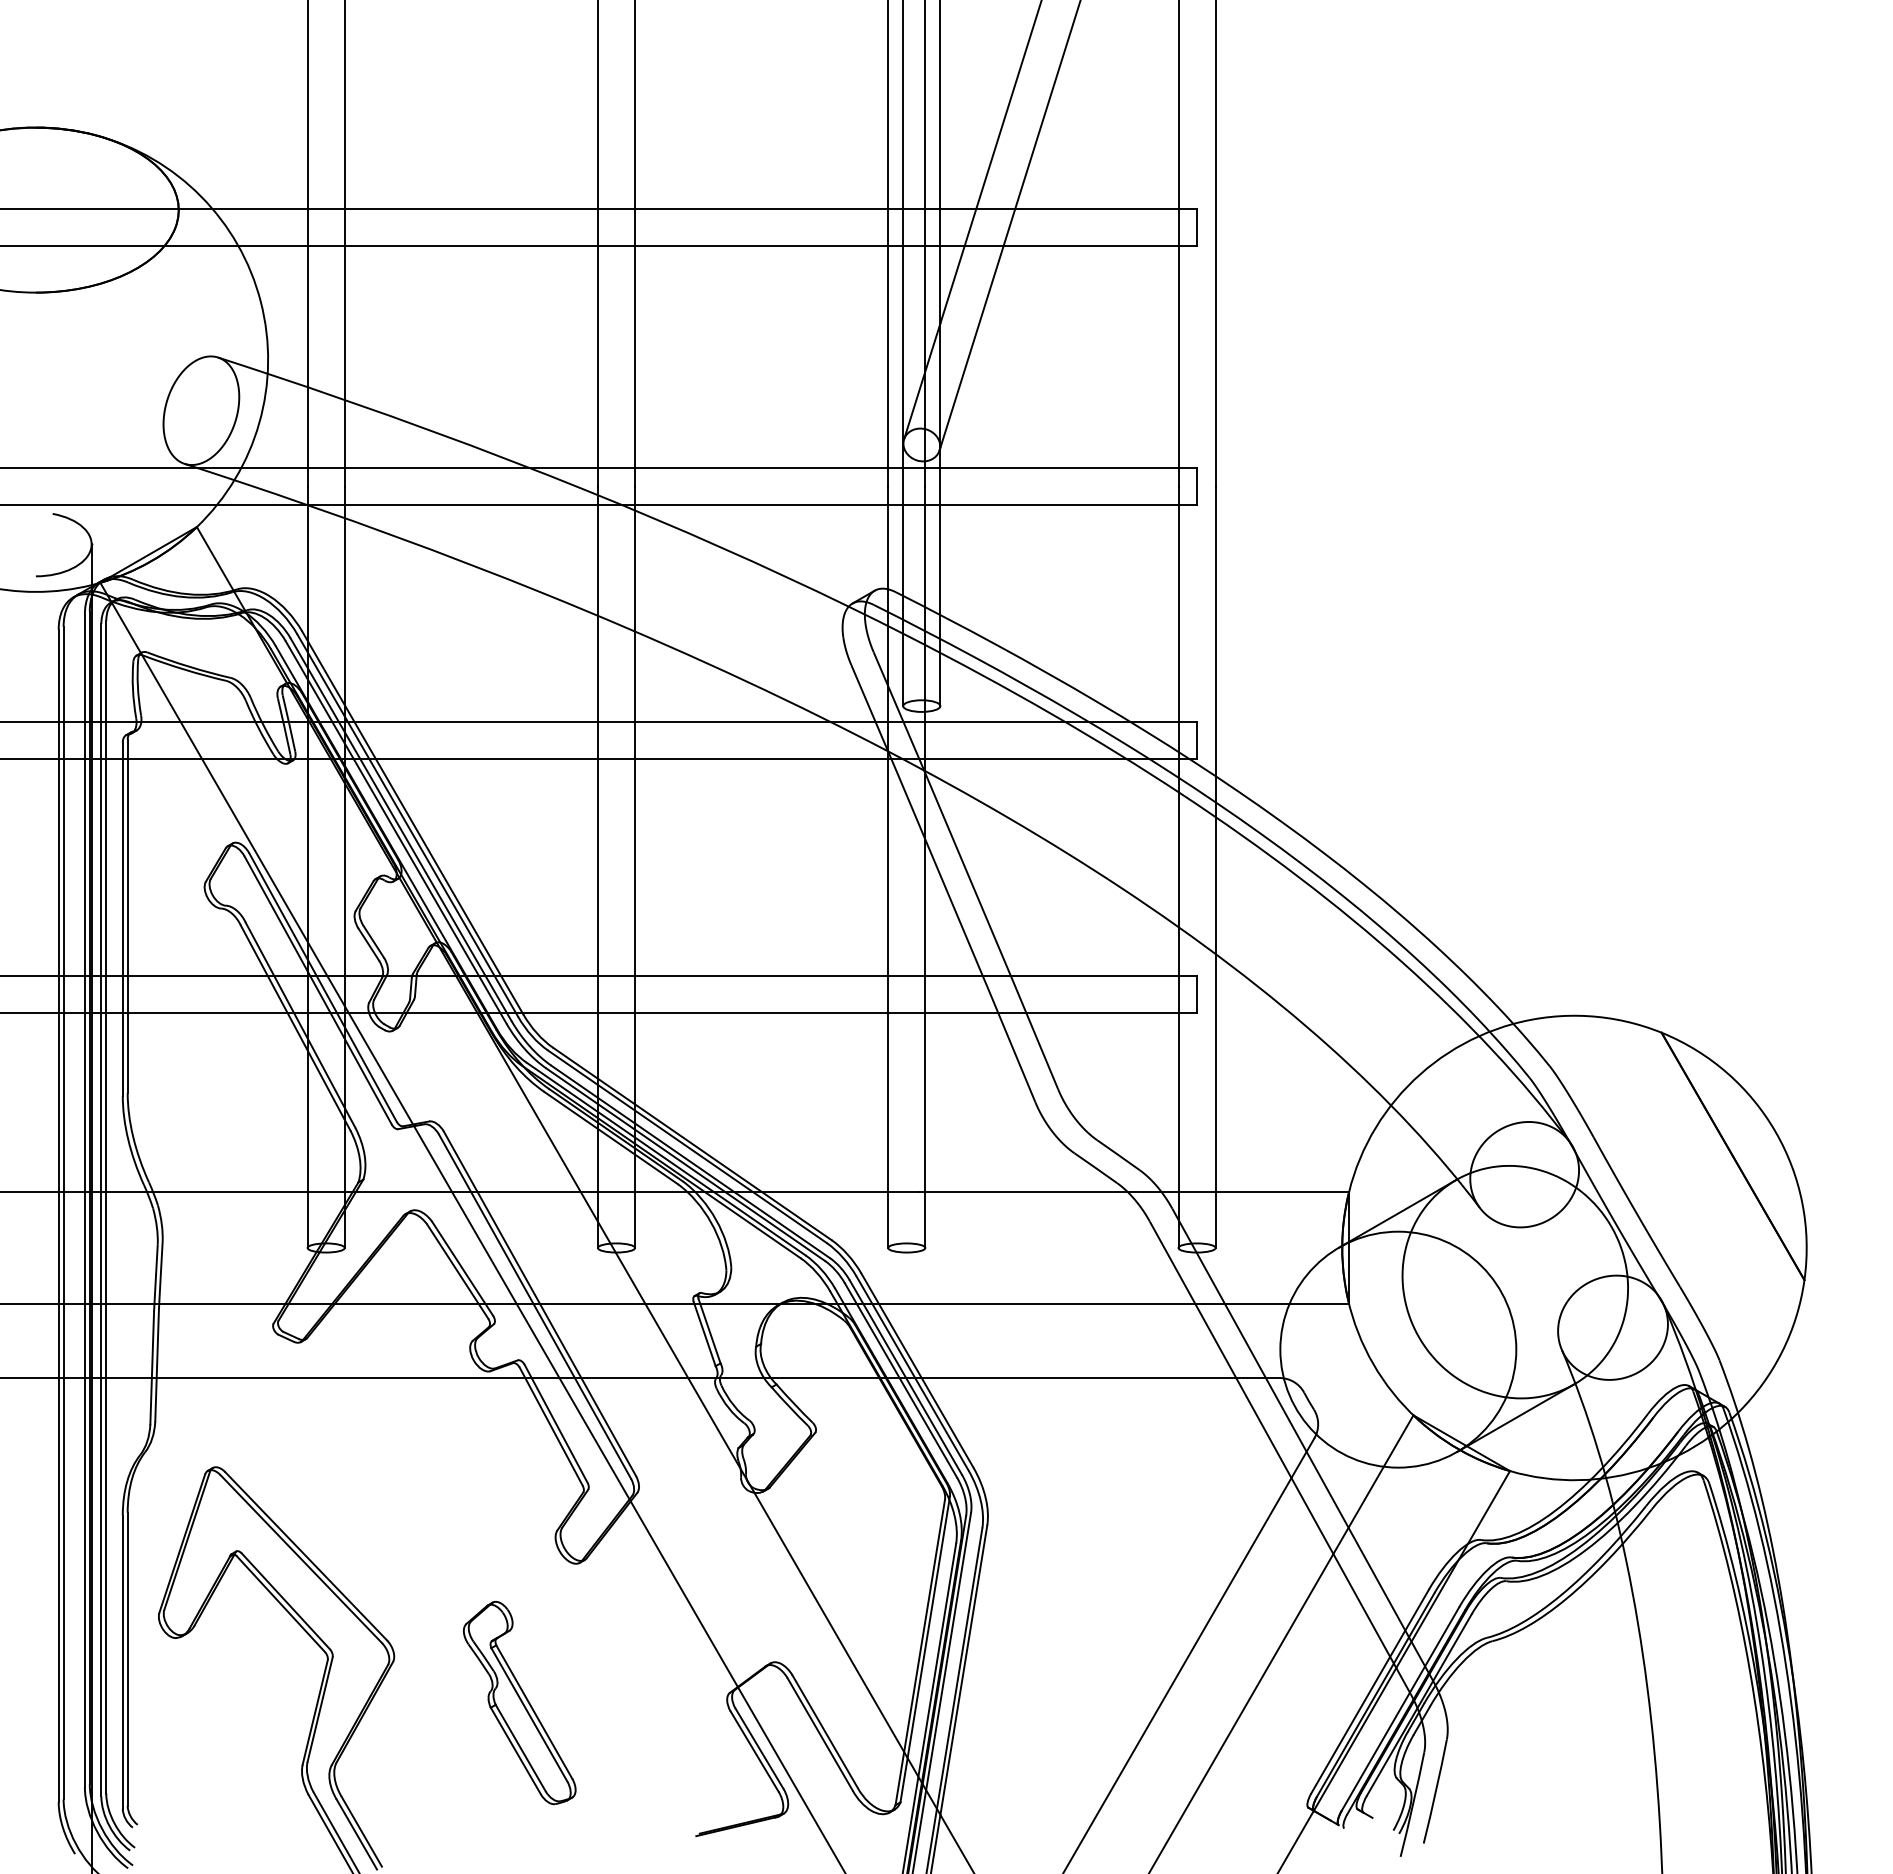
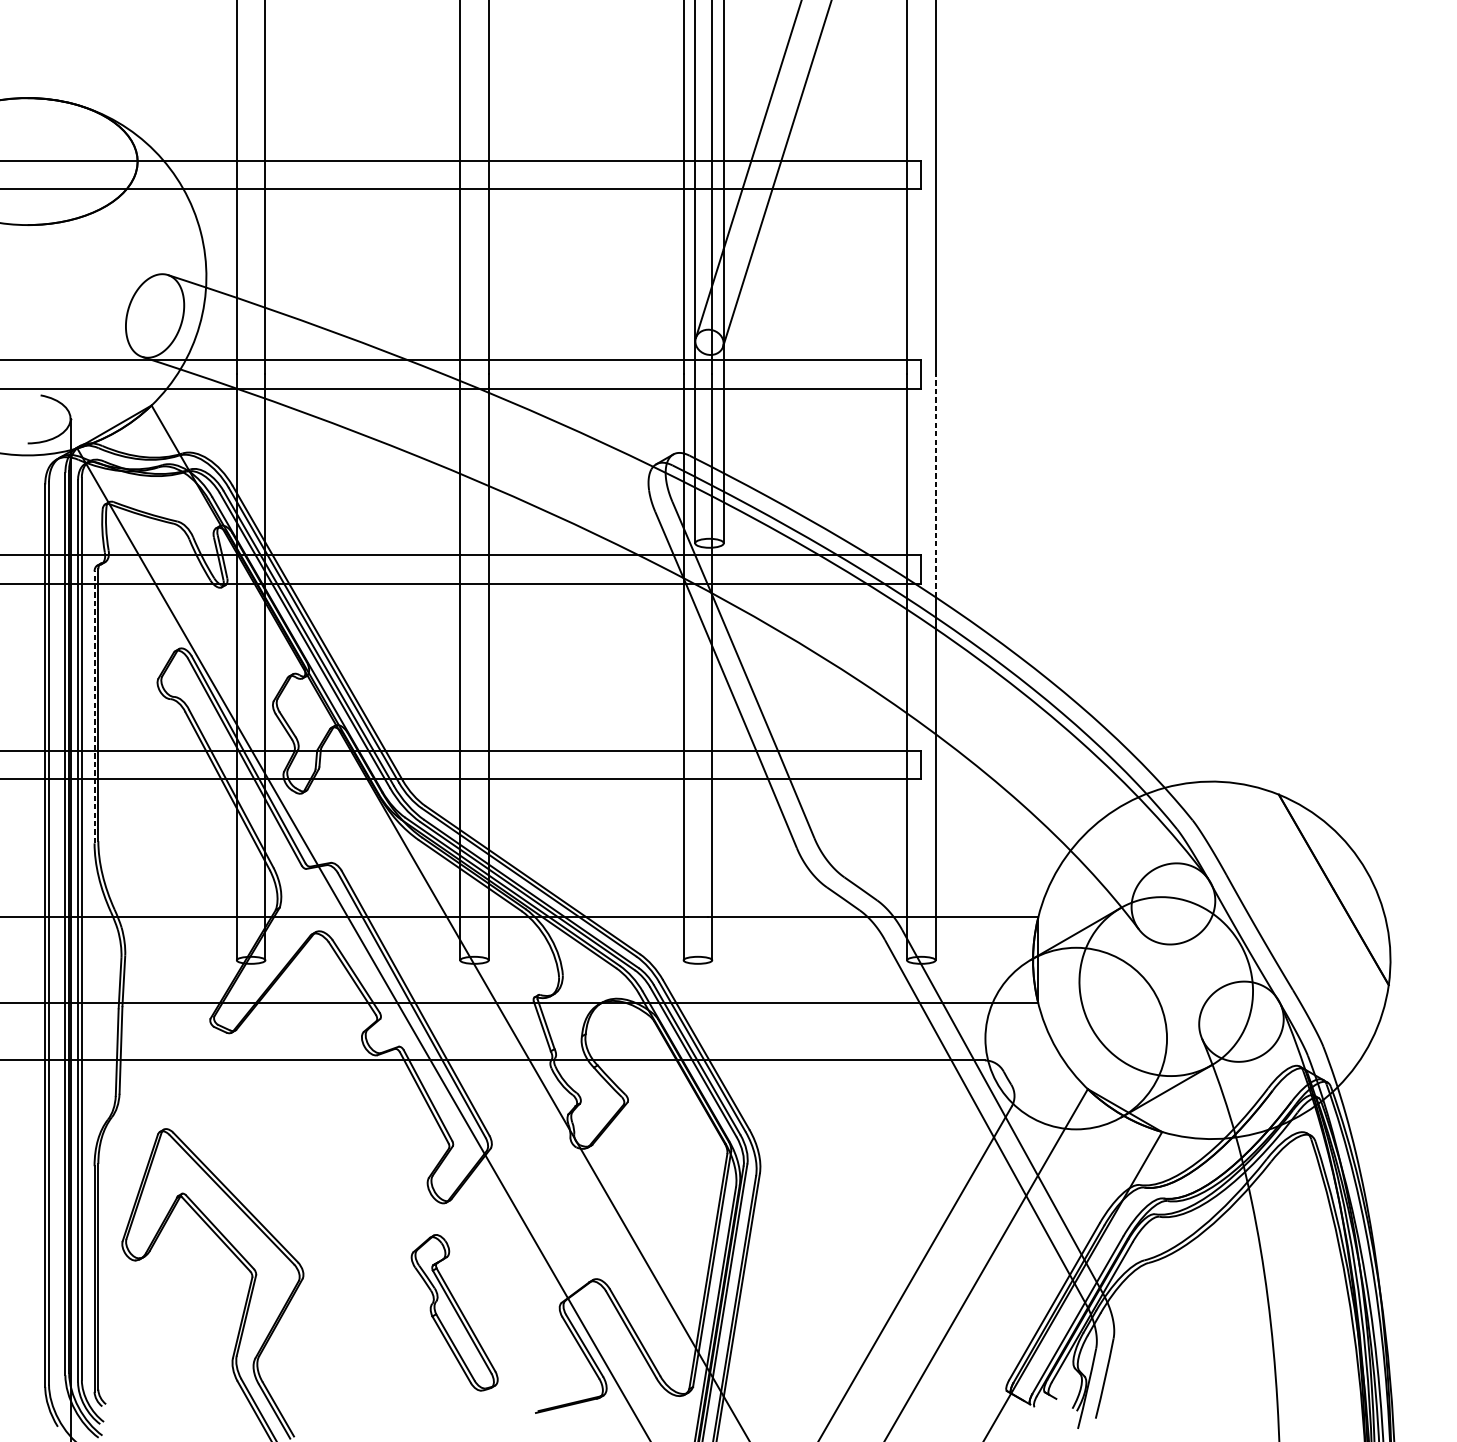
line: (1215, 631) -> (935, 485), solid -> dashed
line: (122, 919) -> (94, 707), solid -> dashed
part: (519, 1703) -> (454, 1313), moved

